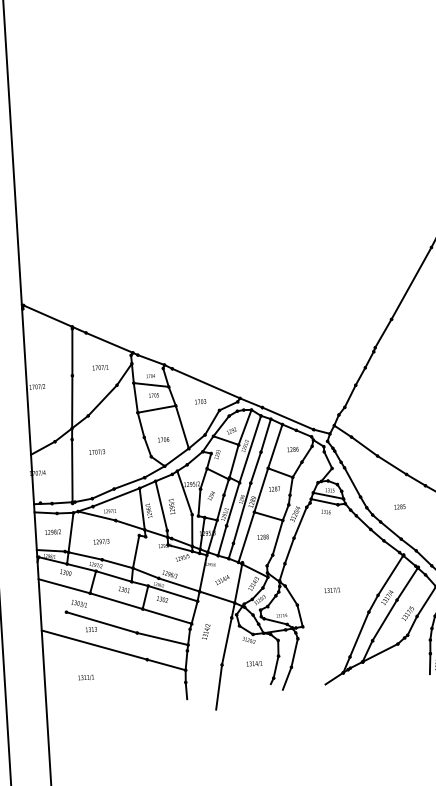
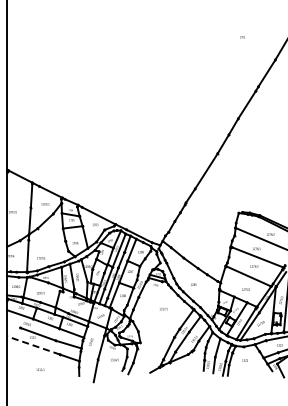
text: (95, 452) -> (40, 258), moved
text: (332, 591) -> (163, 309), moved
line: (93, 644) -> (33, 345), solid -> dashed
text: (86, 676) -> (40, 369), moved

